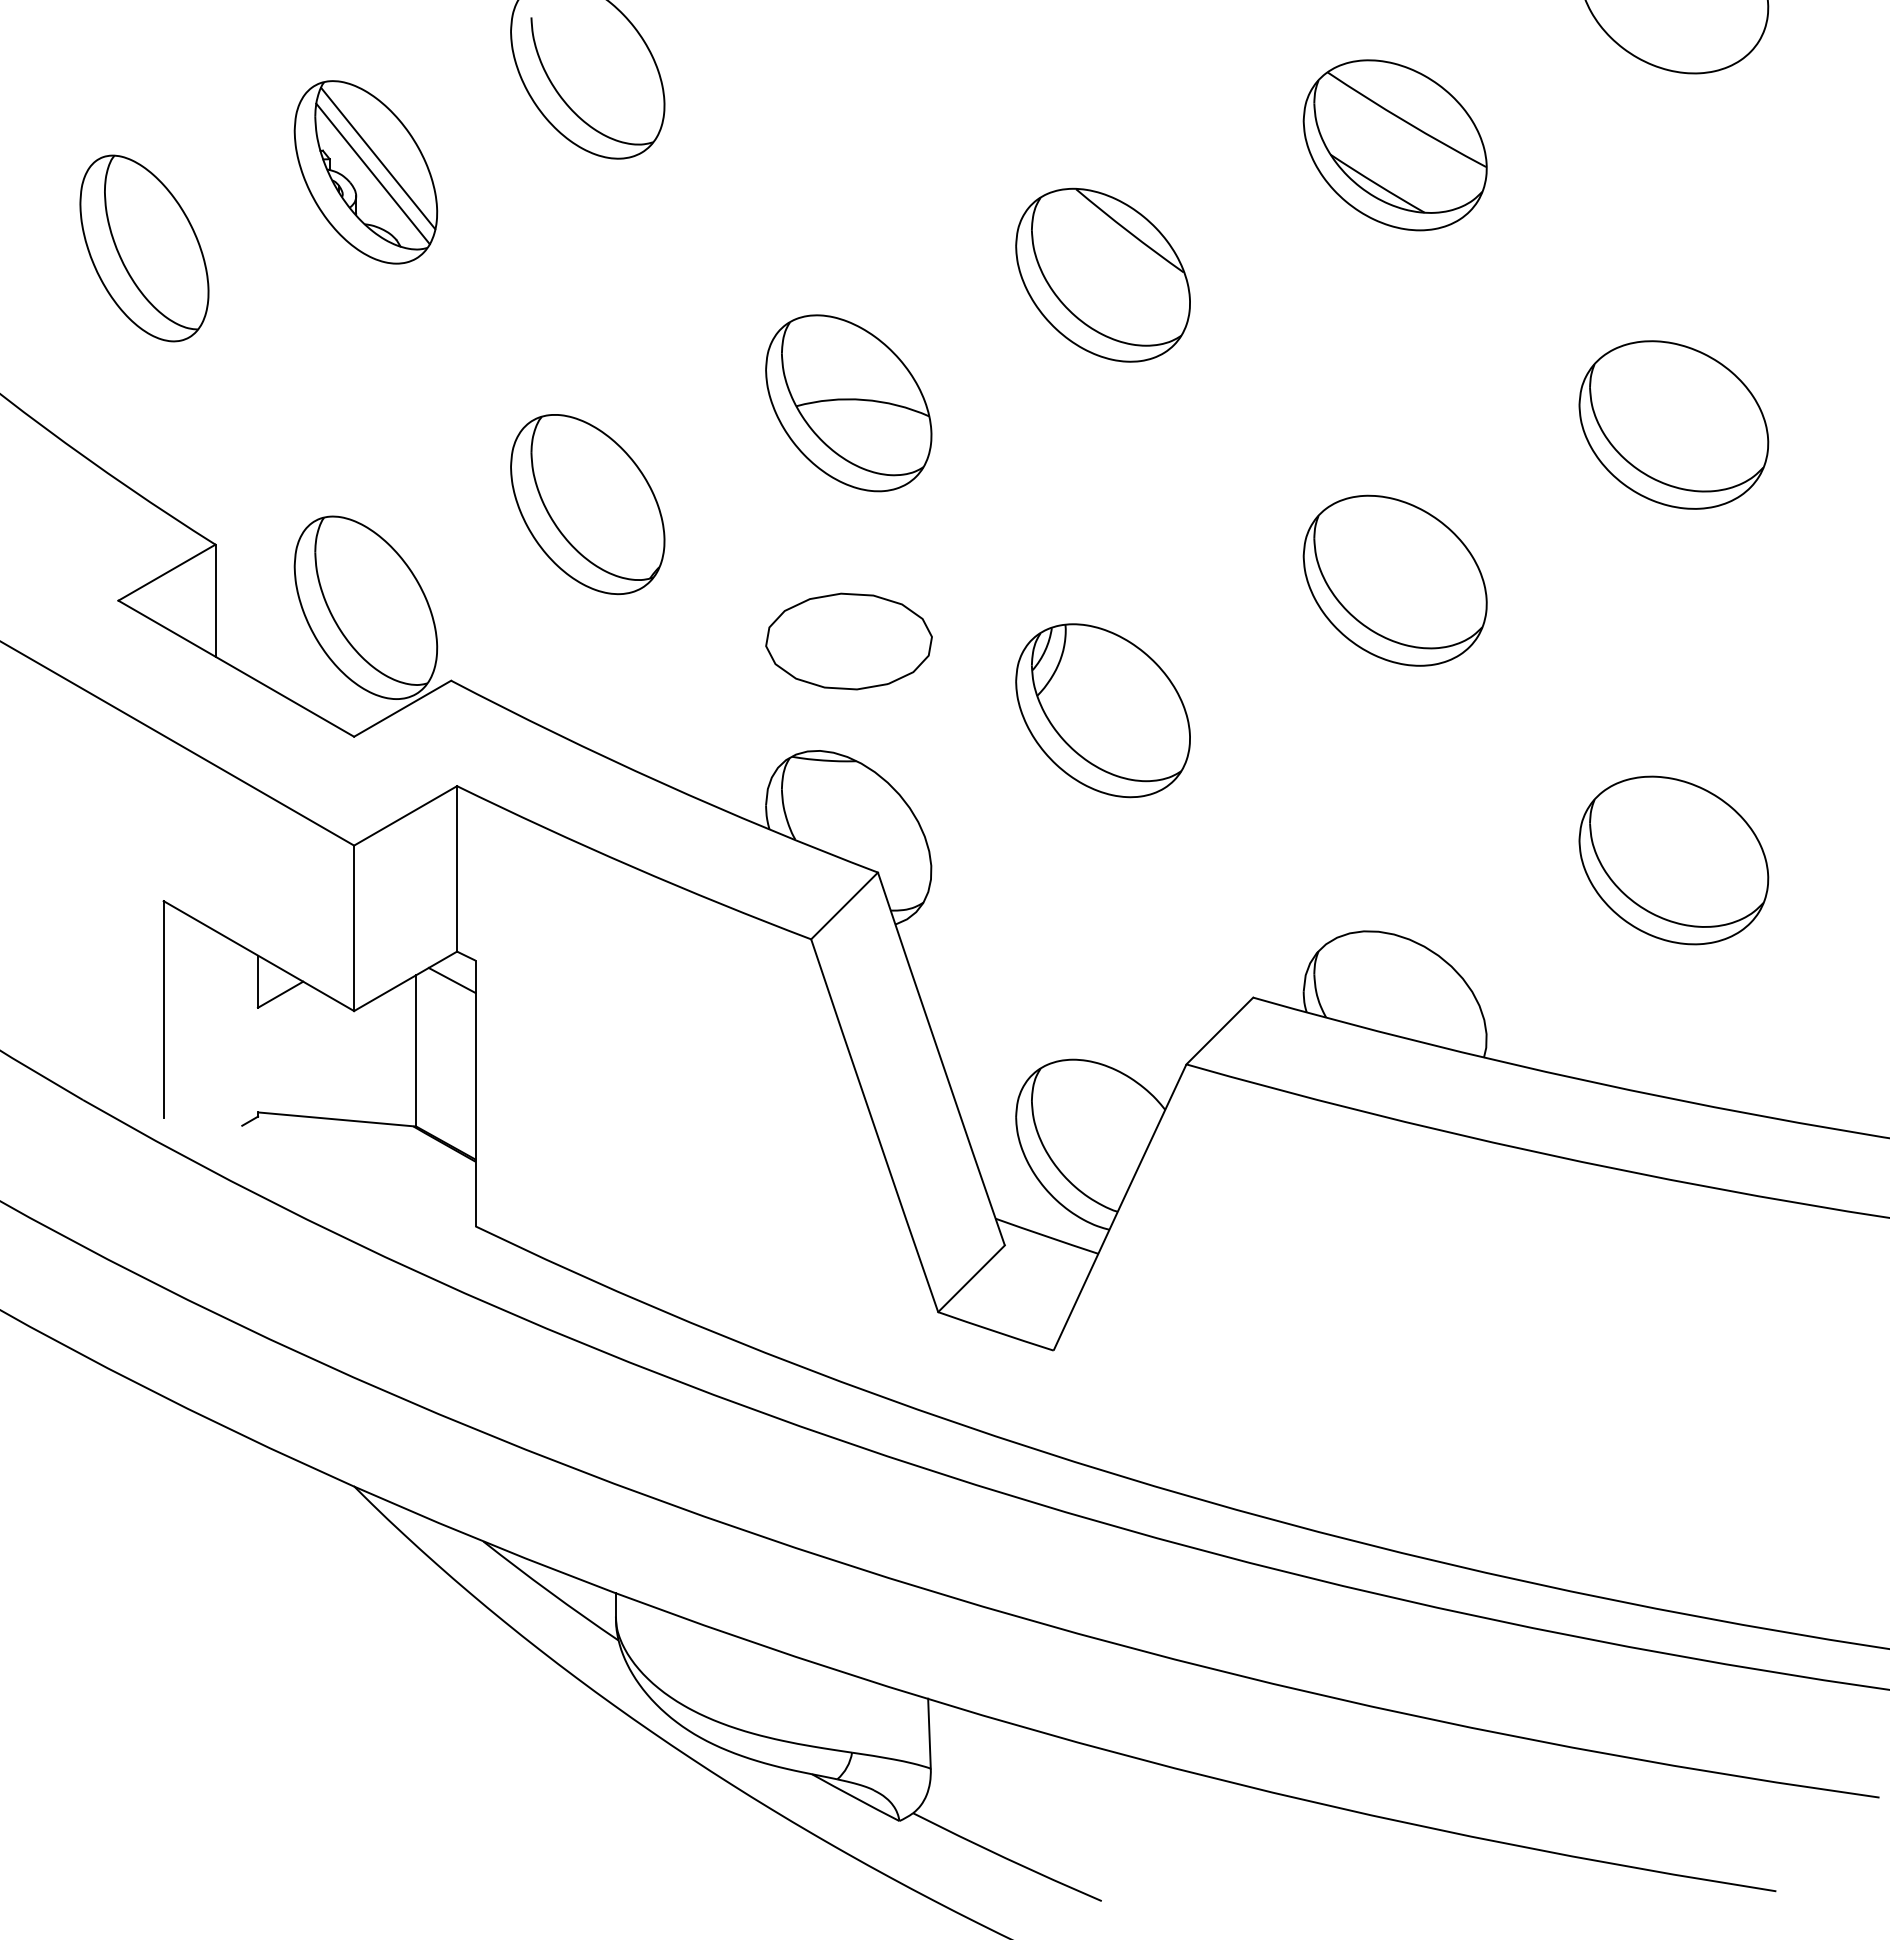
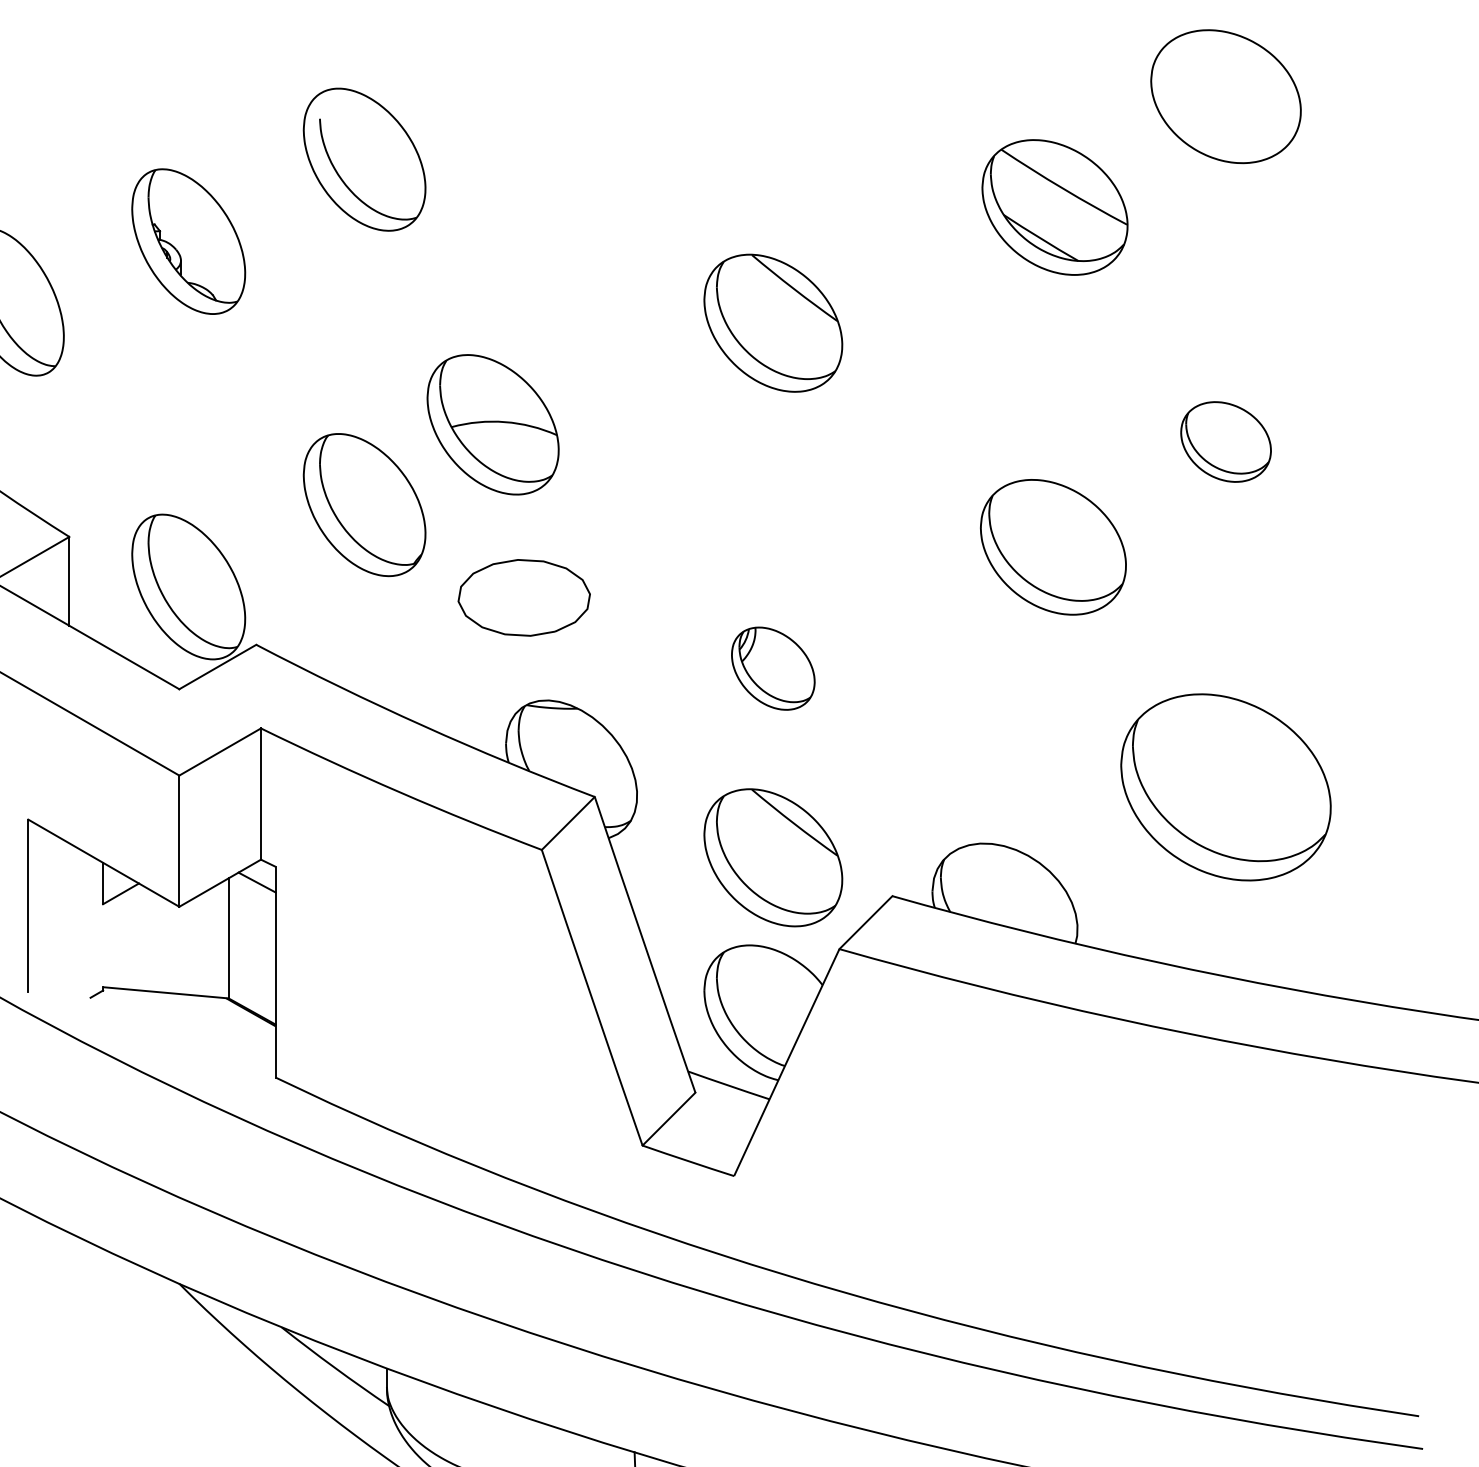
part: (1394, 145) -> (1054, 207), moved
line: (378, 158) -> (198, 230), removed
line: (372, 173) -> (193, 242), removed
part: (848, 403) -> (492, 424), moved
part: (1673, 424) -> (1225, 441), size x0.6
part: (1394, 580) -> (1052, 547), moved
part: (848, 641) -> (523, 597), moved
part: (1102, 710) -> (772, 668), size x0.6
part: (1673, 860) -> (1225, 787), size x1.4
part: (1102, 948) -> (772, 857), added

